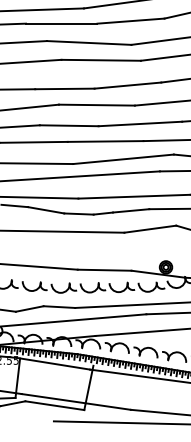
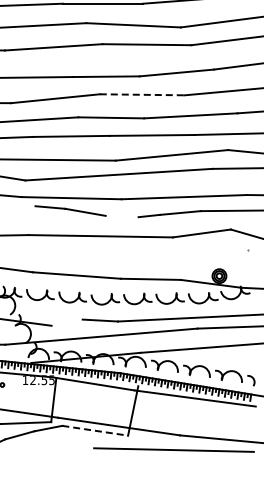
line: (97, 104) -> (142, 94), solid -> dashed
line: (78, 214) -> (121, 216), removed
line: (29, 308) -> (66, 322), removed
line: (55, 405) -> (95, 430), solid -> dashed

